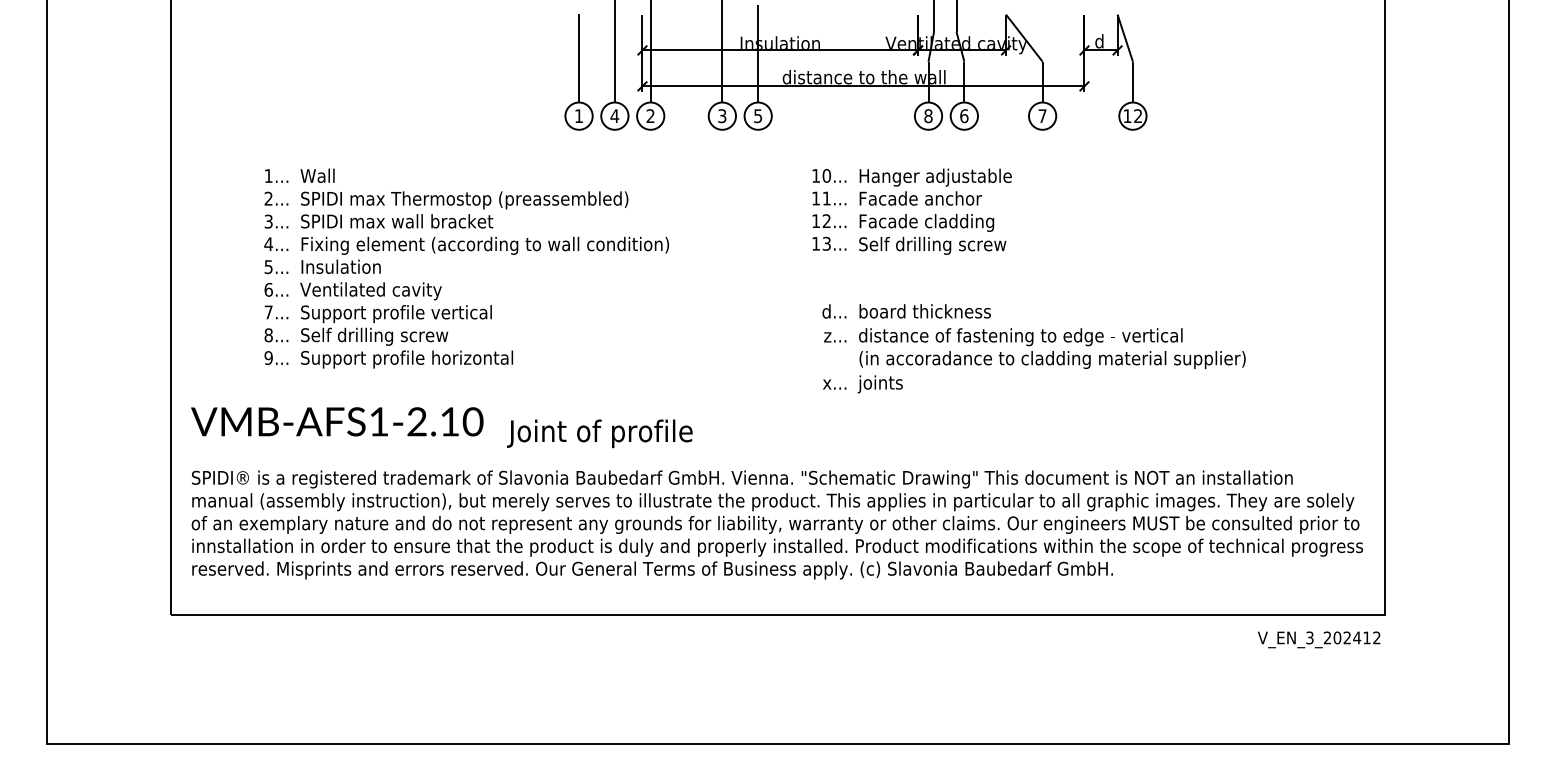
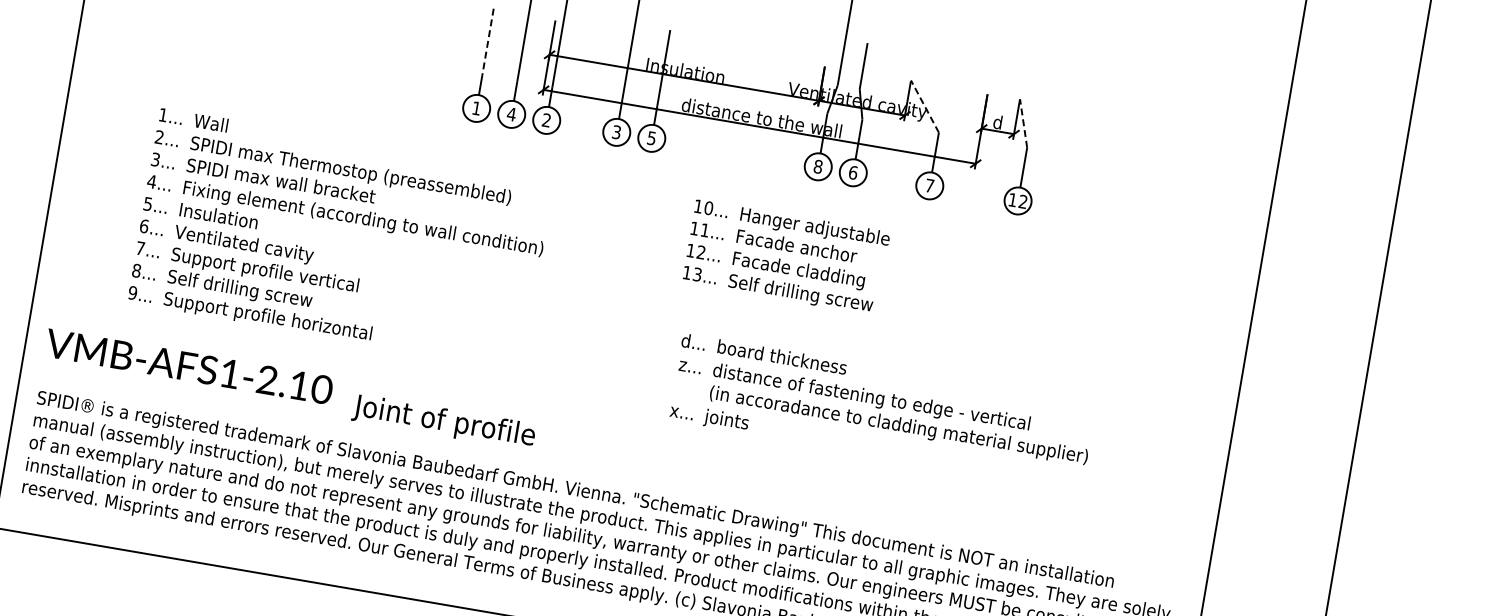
line: (1024, 38) -> (925, 106), solid -> dashed
line: (1125, 38) -> (1023, 123), solid -> dashed
line: (579, 48) -> (488, 42), solid -> dashed

